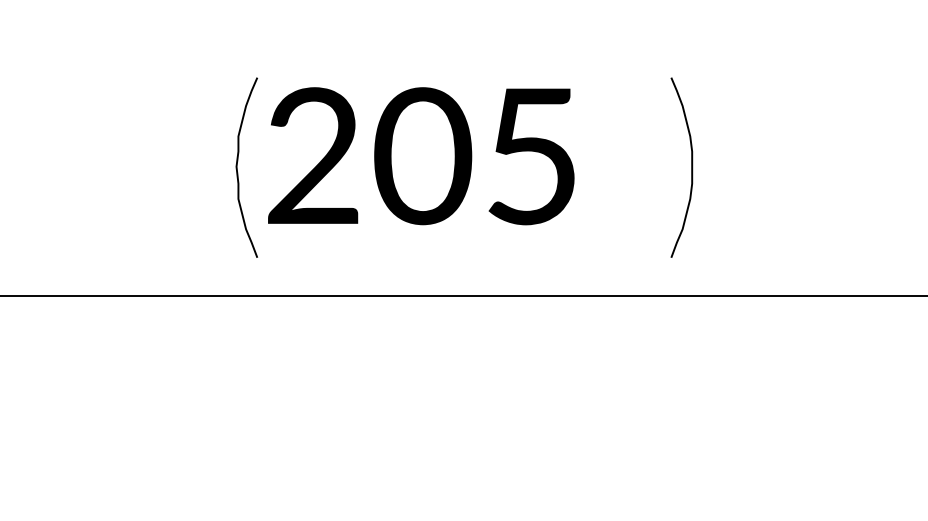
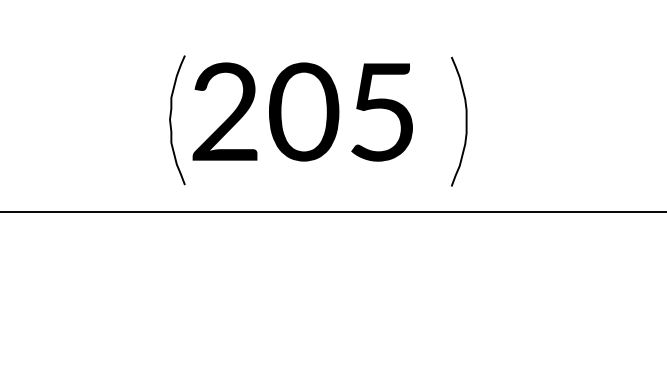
curve: (691, 167) -> (466, 121), moved

